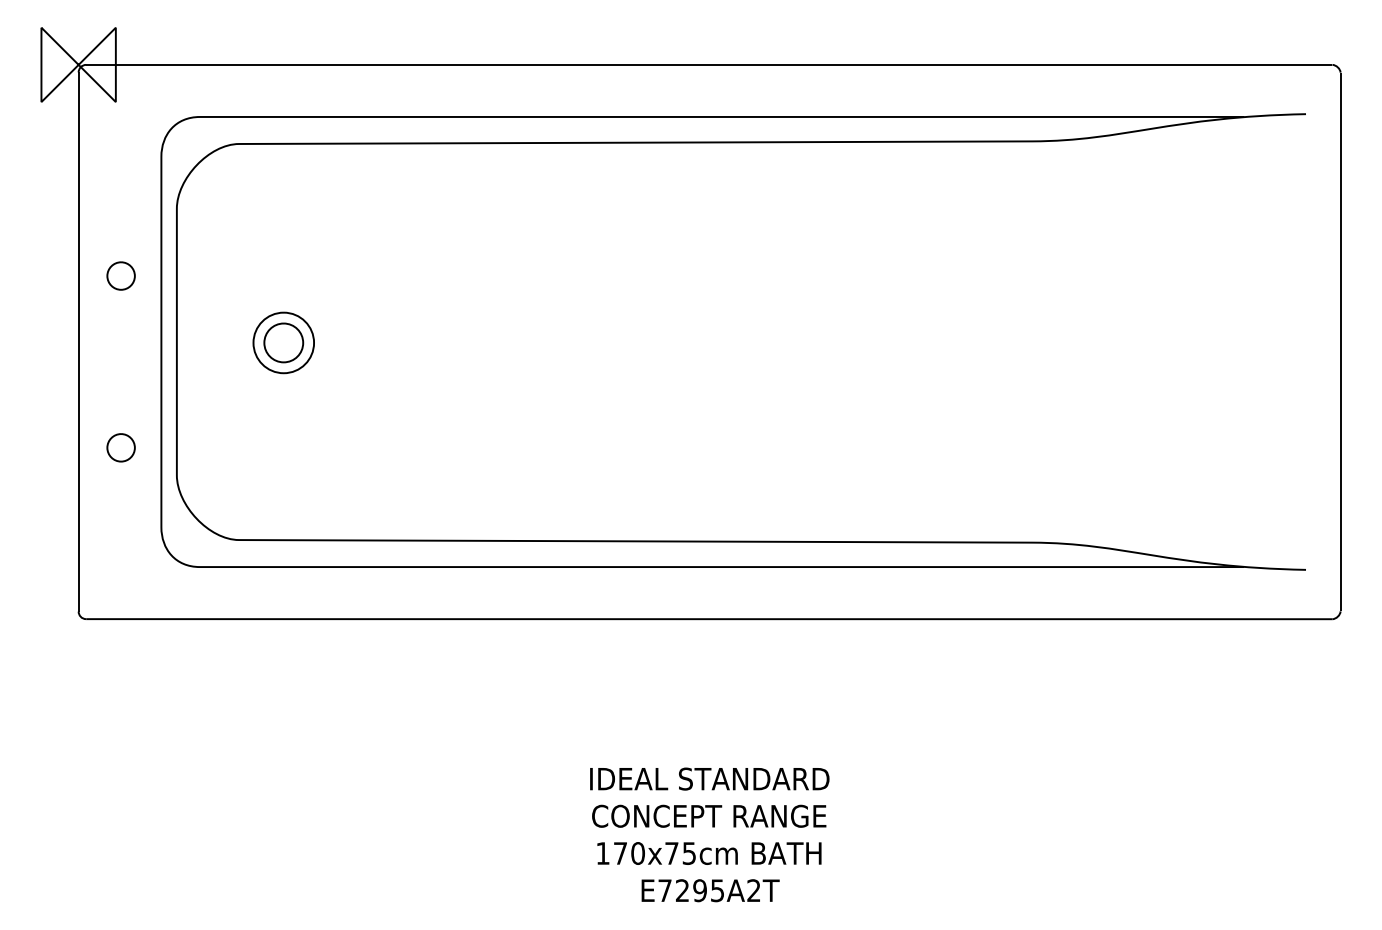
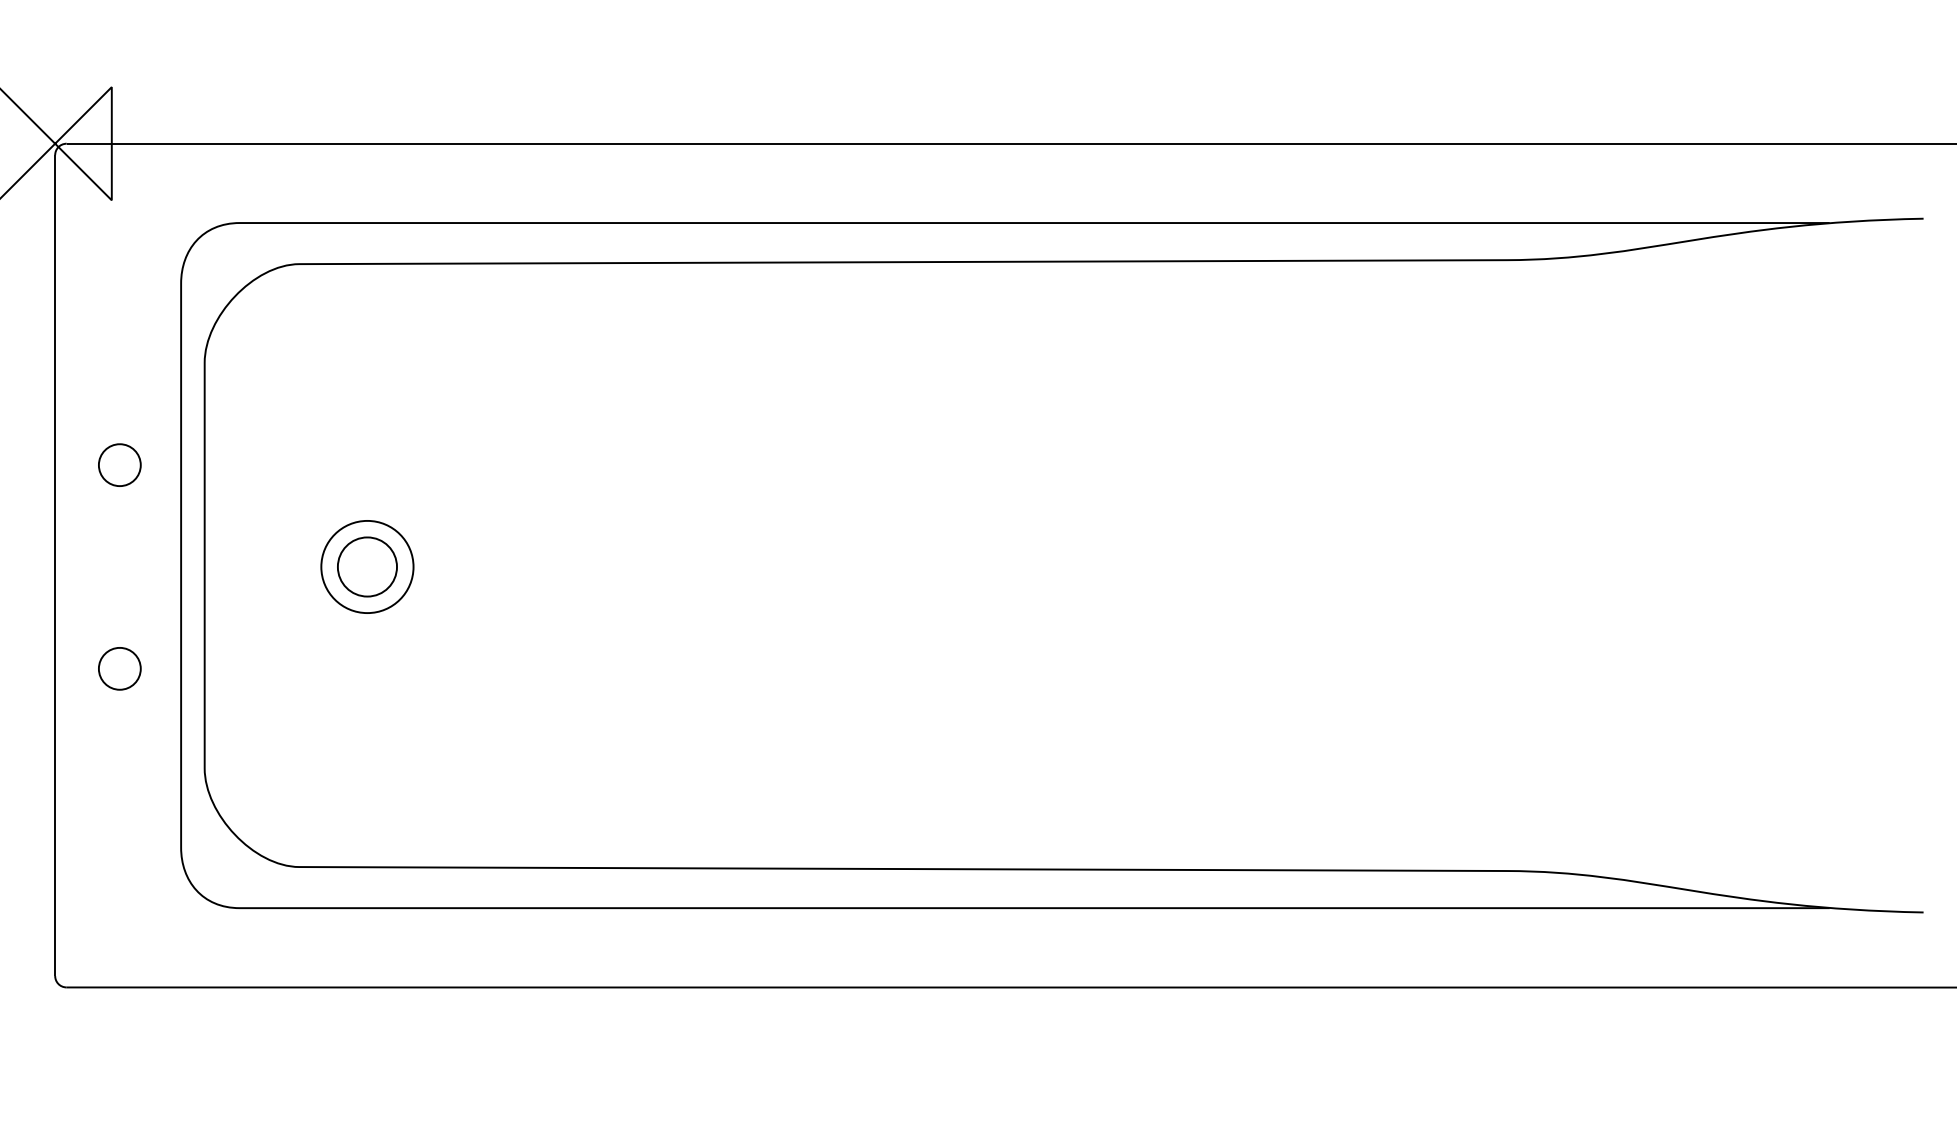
part: (120, 447) -> (118, 668), moved

